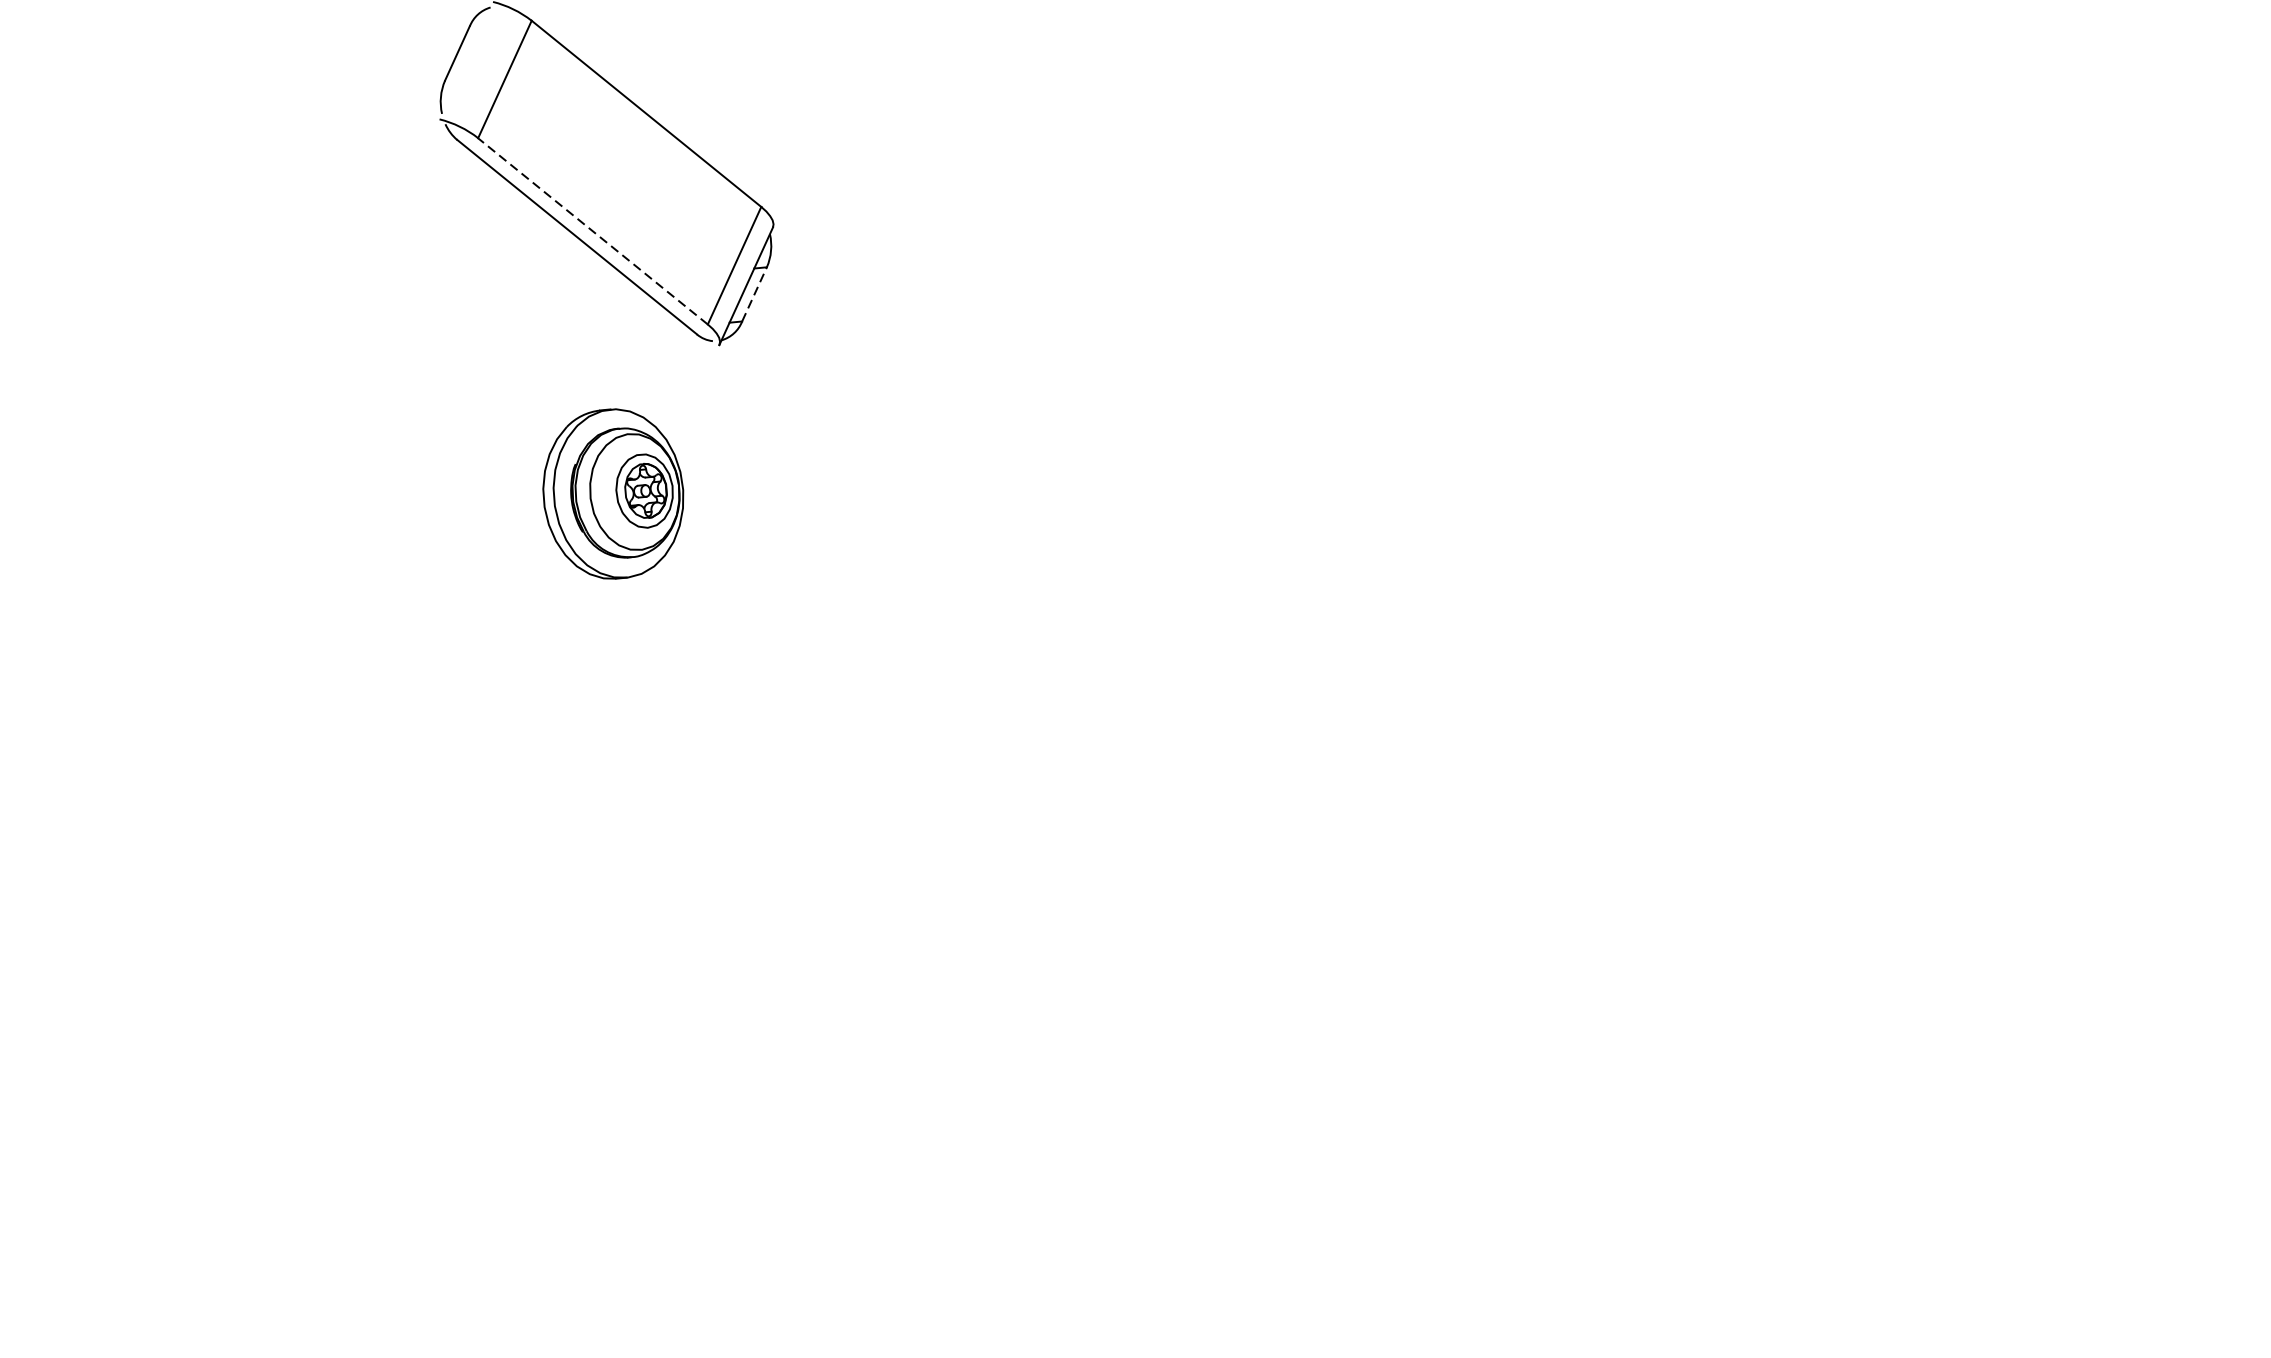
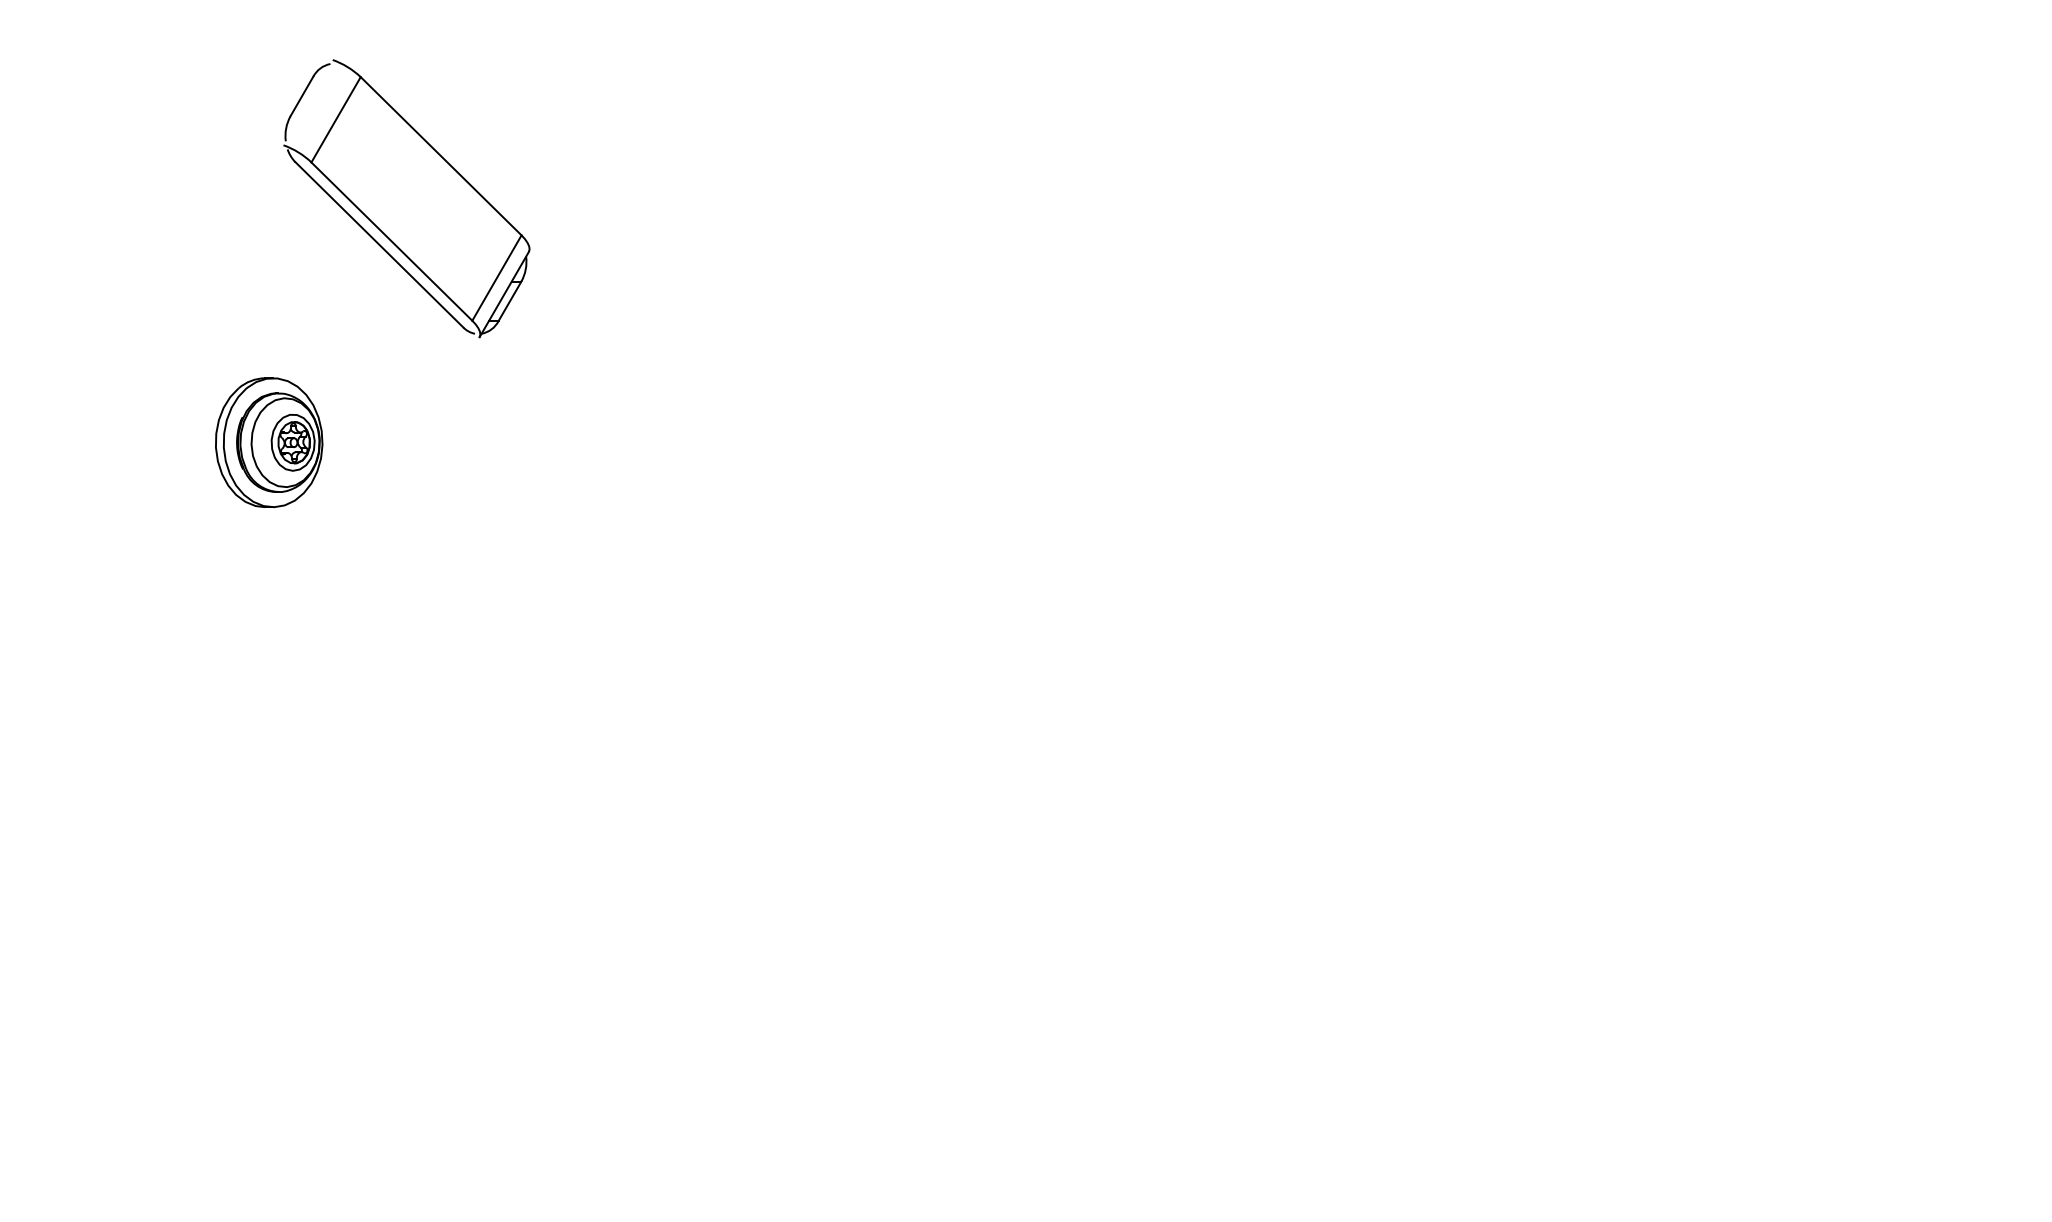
line: (592, 231) -> (391, 241), dashed -> solid
line: (755, 294) -> (510, 301), dashed -> solid
part: (613, 493) -> (269, 442), moved

